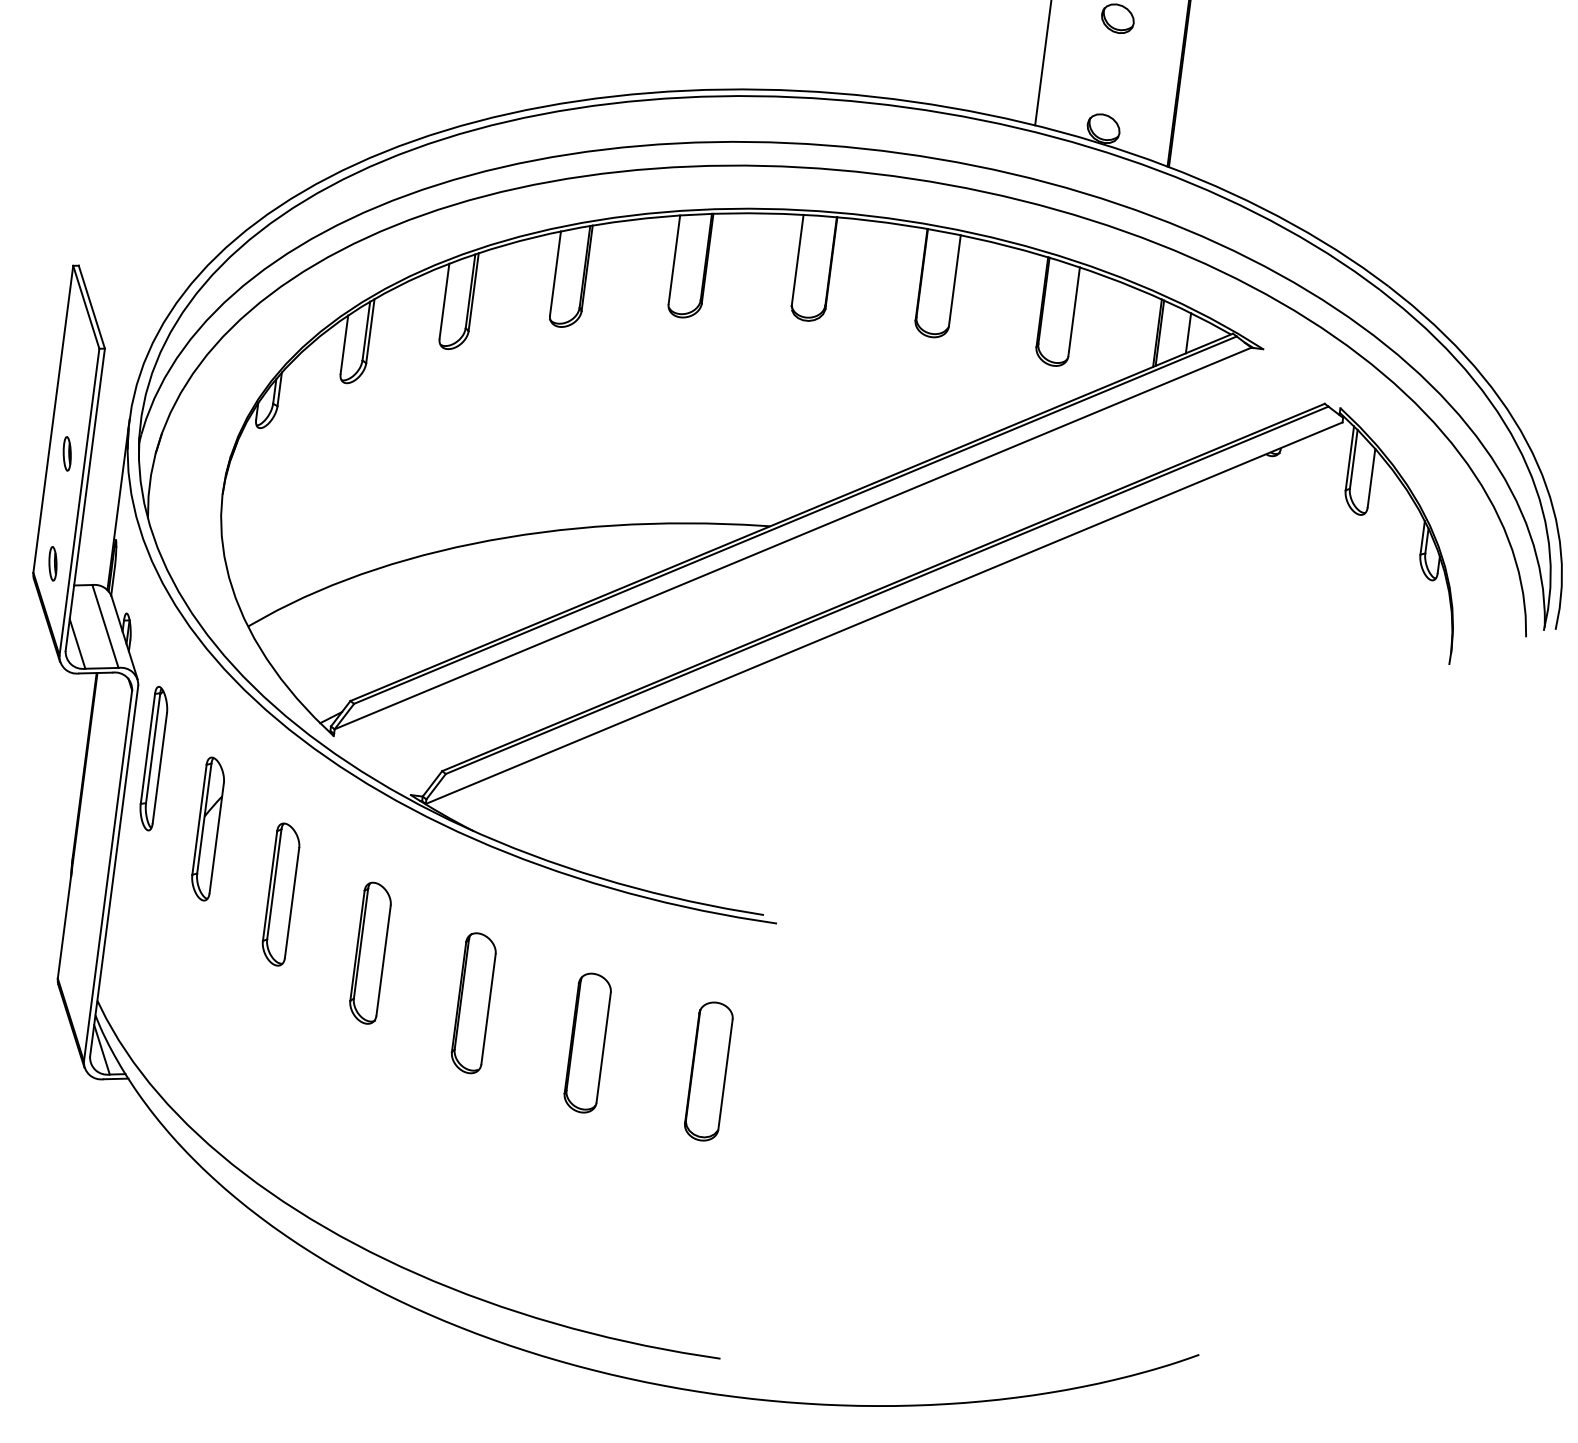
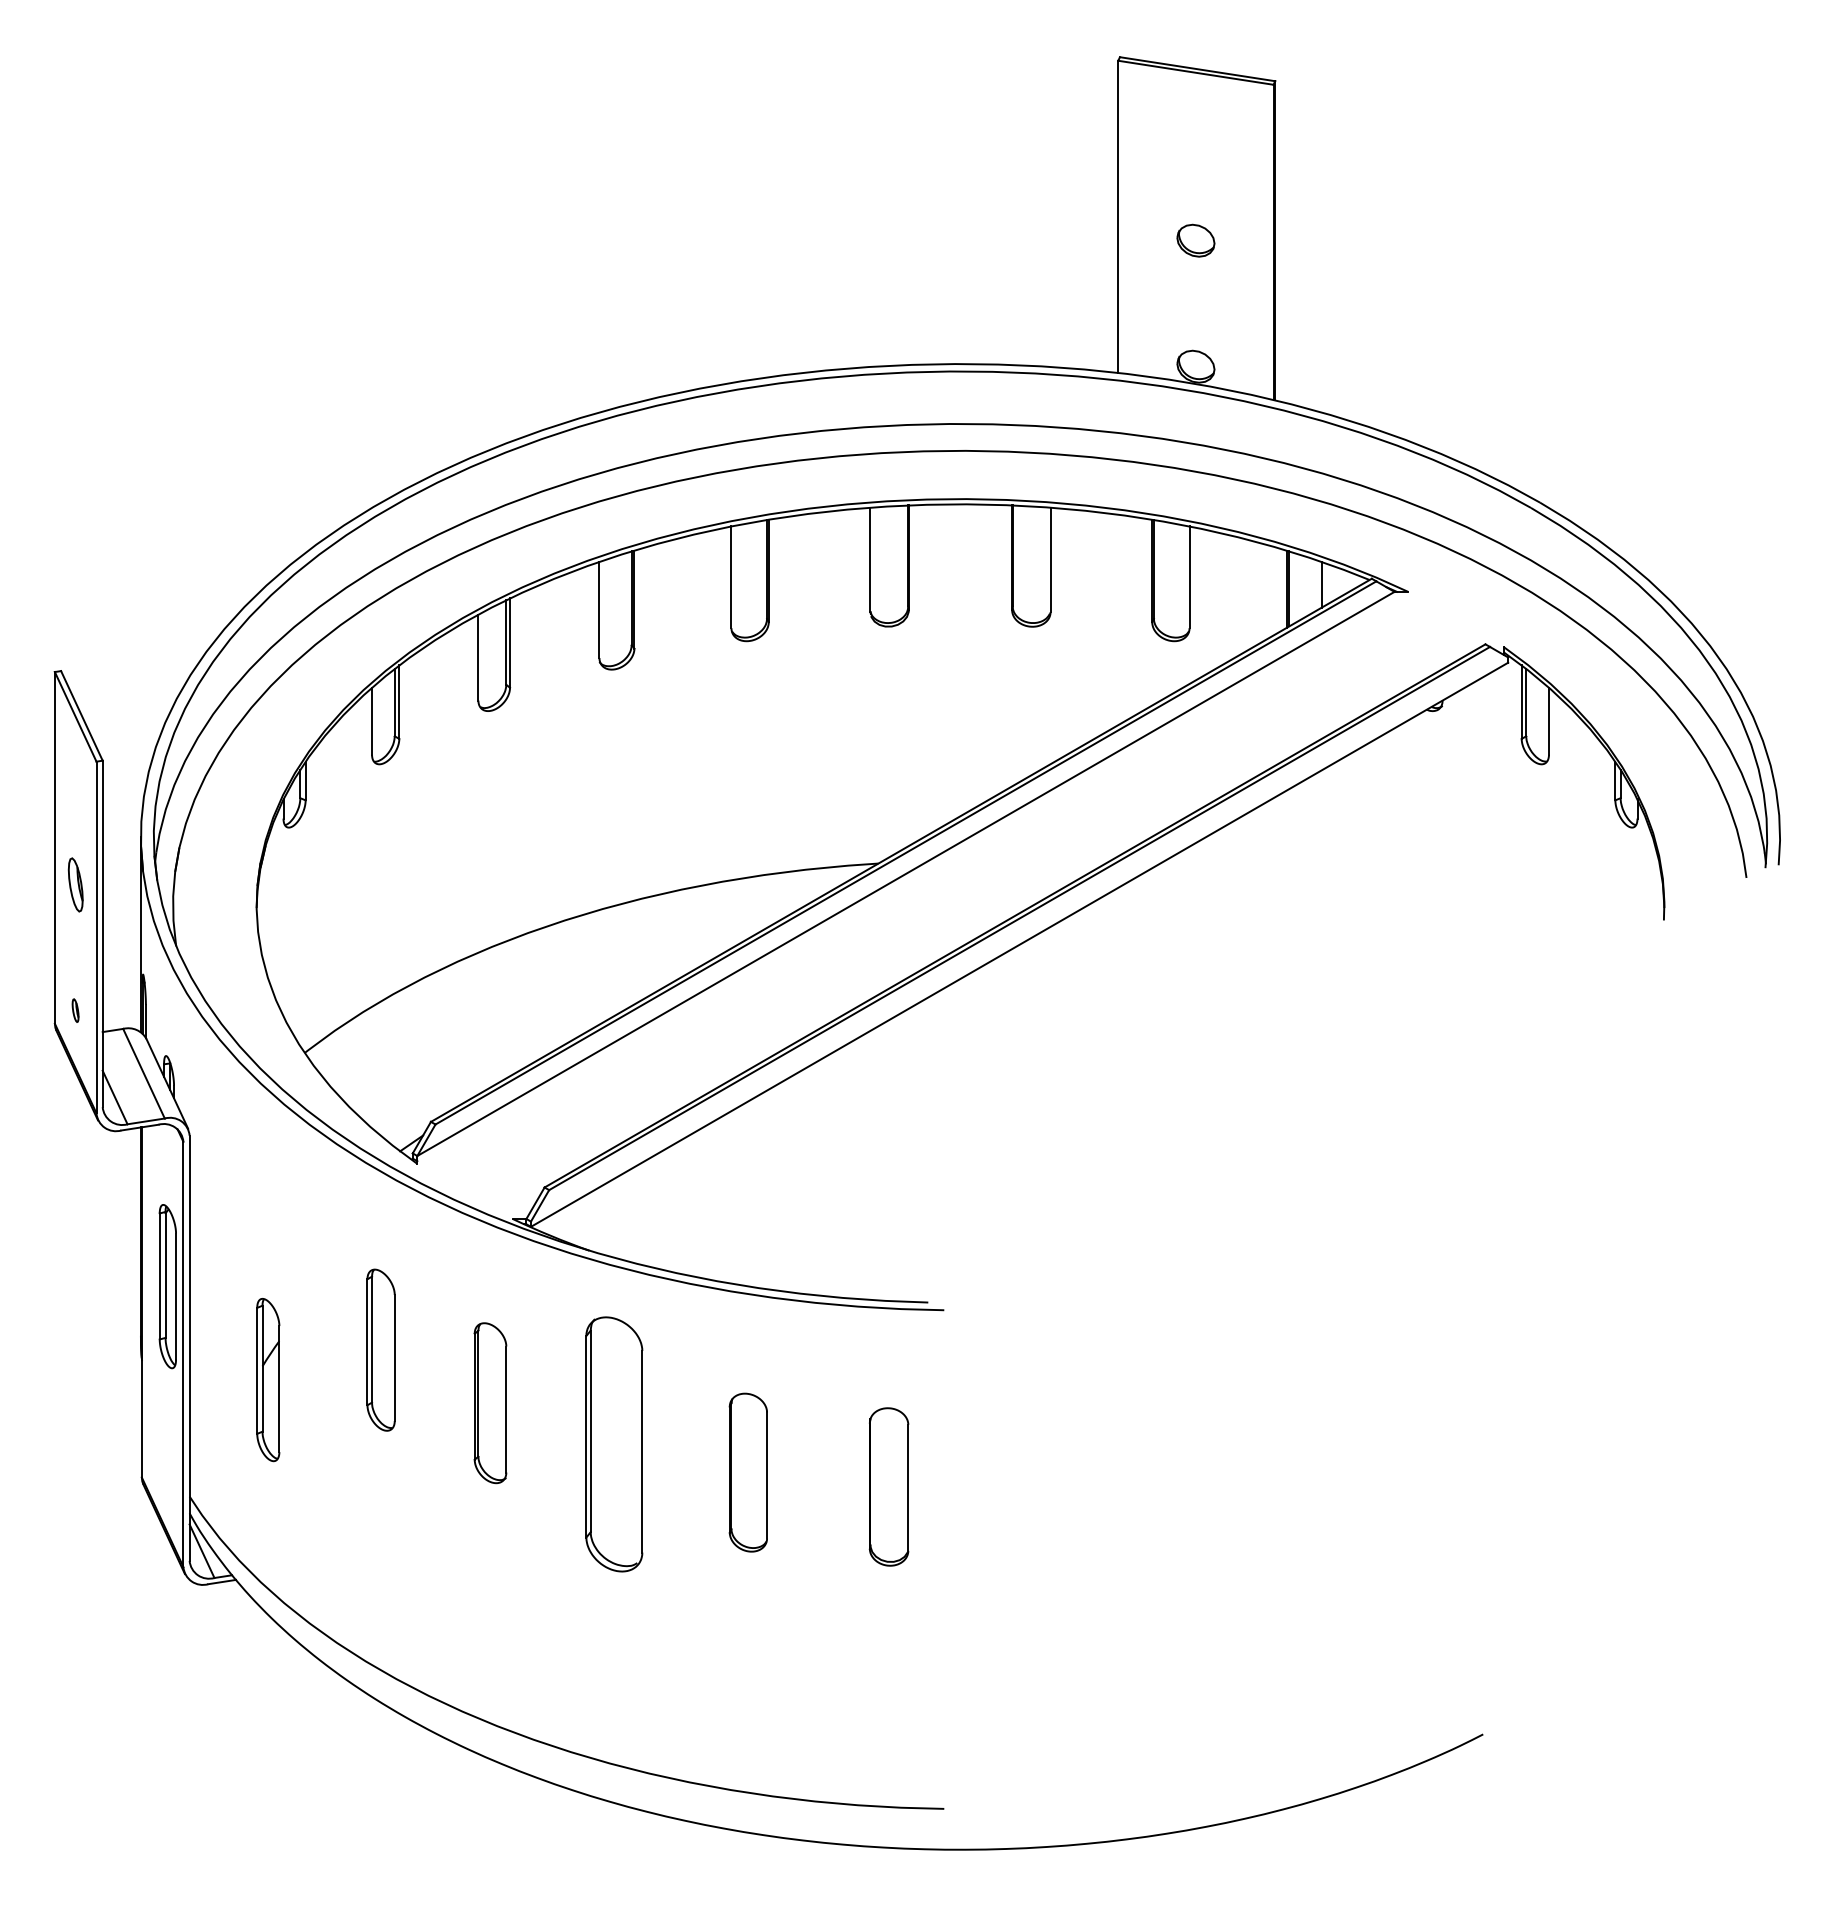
part: (67, 453) -> (75, 884), size x1.4
part: (52, 563) -> (75, 1010), size x0.6
part: (153, 758) -> (167, 1286), moved
part: (208, 829) -> (268, 1380), moved
part: (473, 1003) -> (613, 1444), size x1.6

